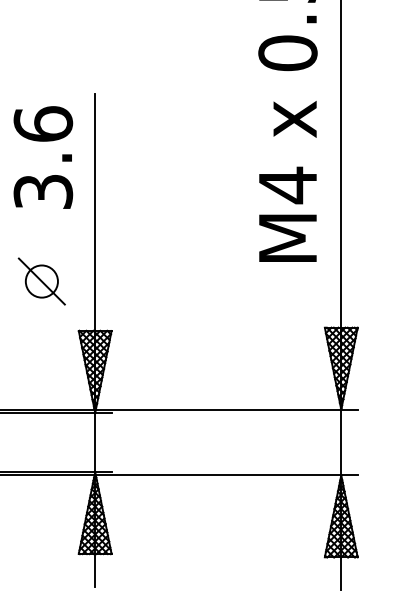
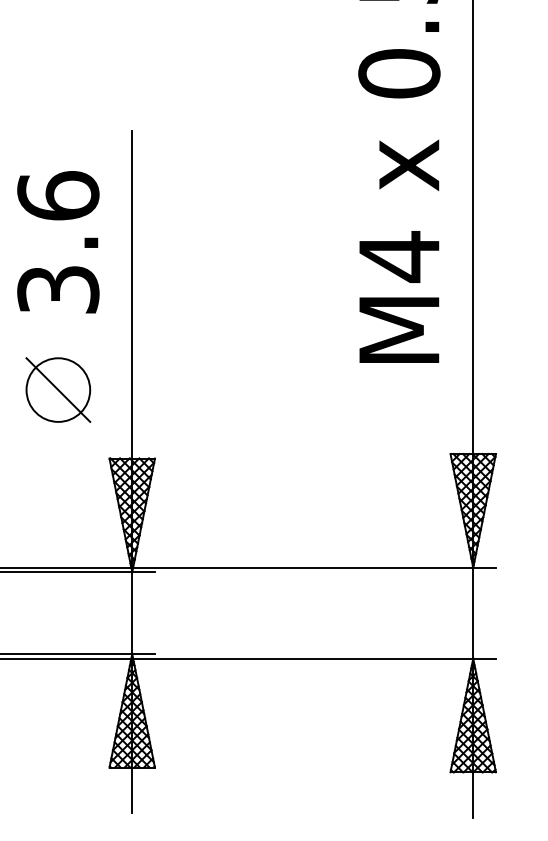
text: (43, 157) -> (58, 242), moved
circle: (41, 281) -> (58, 389), size x1.43

